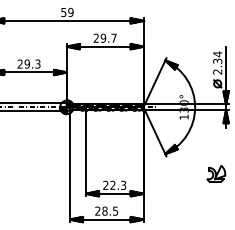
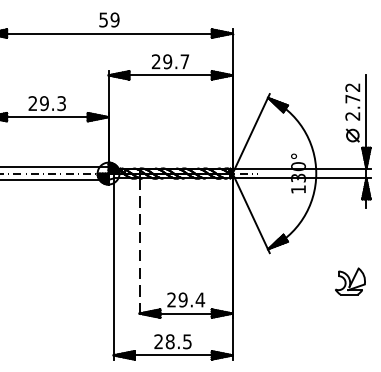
text: (217, 57) -> (352, 92), 2.34 -> 2.72
line: (86, 153) -> (140, 248), solid -> dashed
text: (118, 184) -> (192, 298), 22.3 -> 29.4

